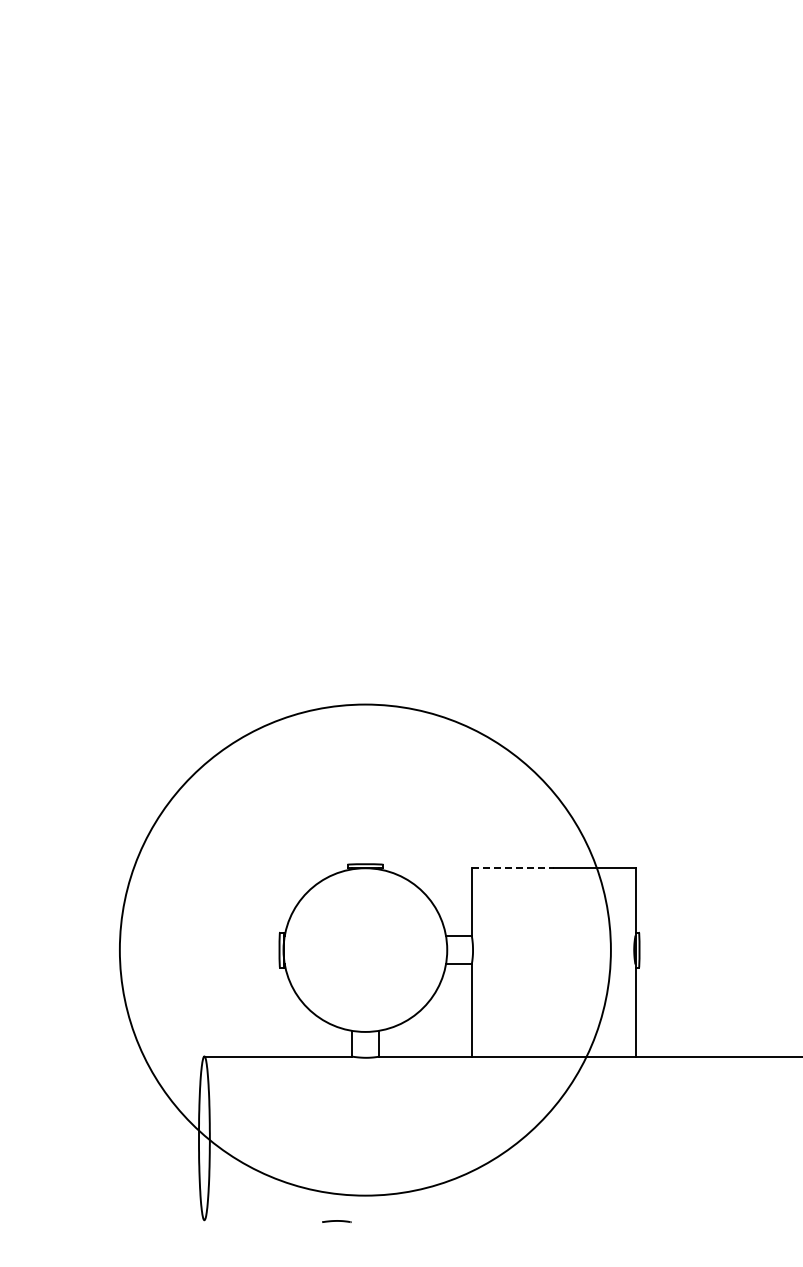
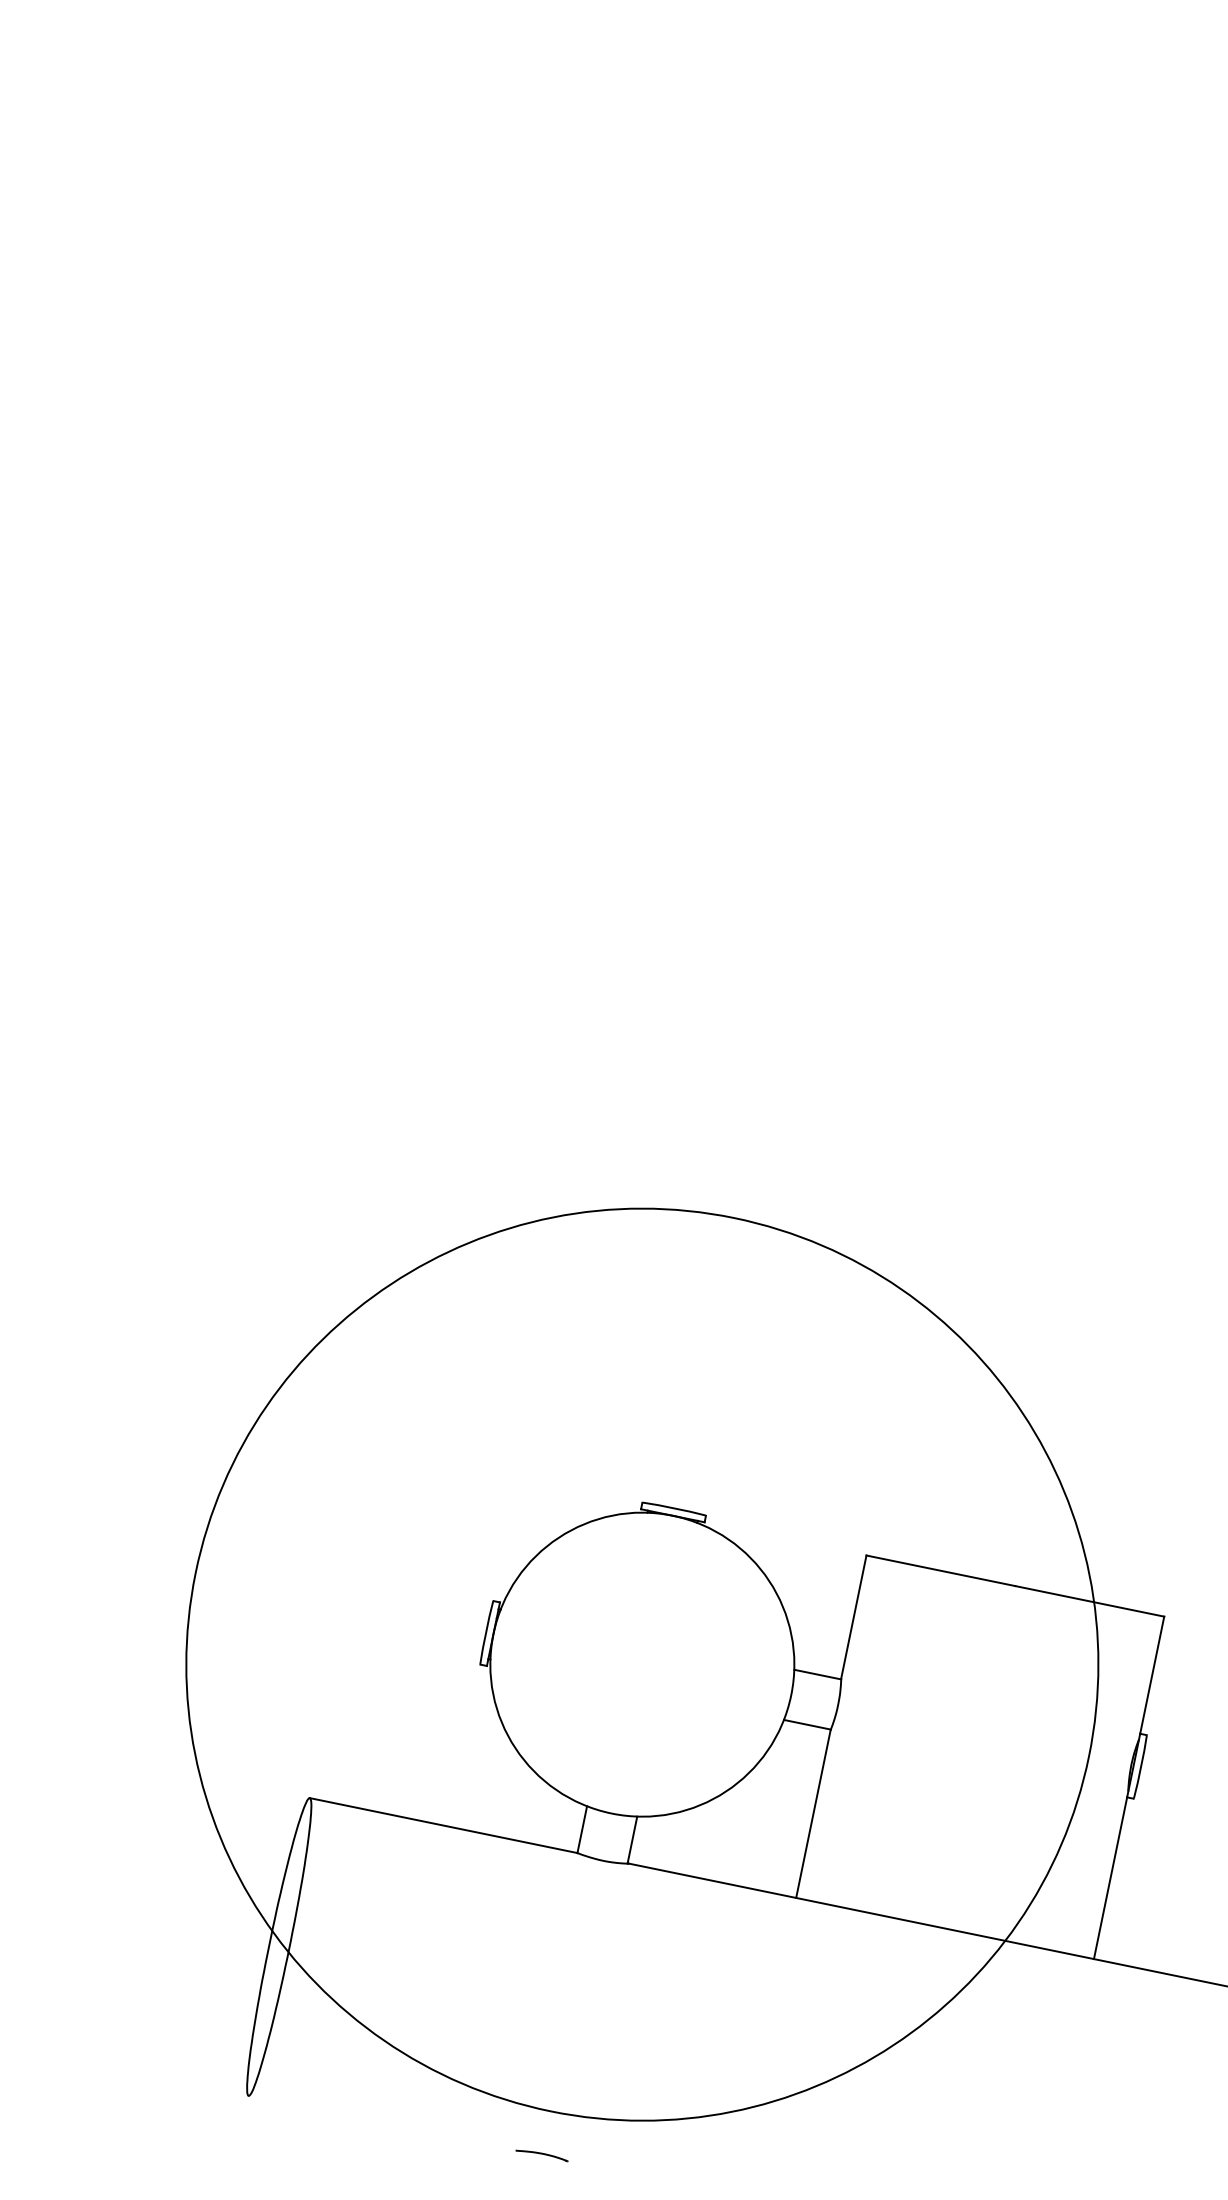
line: (512, 868) -> (940, 1571), dashed -> solid
line: (336, 1221) -> (541, 2154), moved

